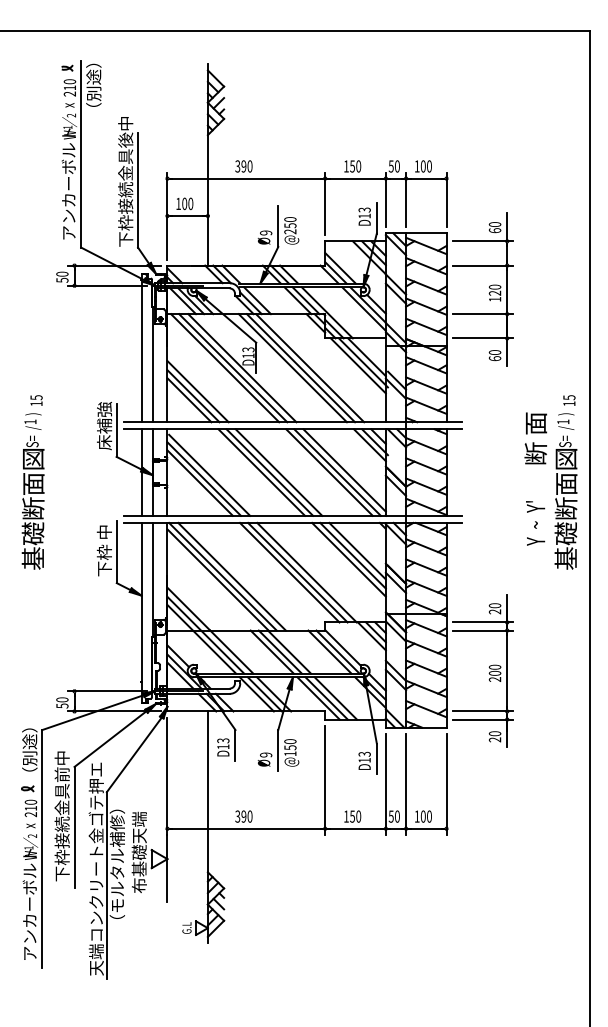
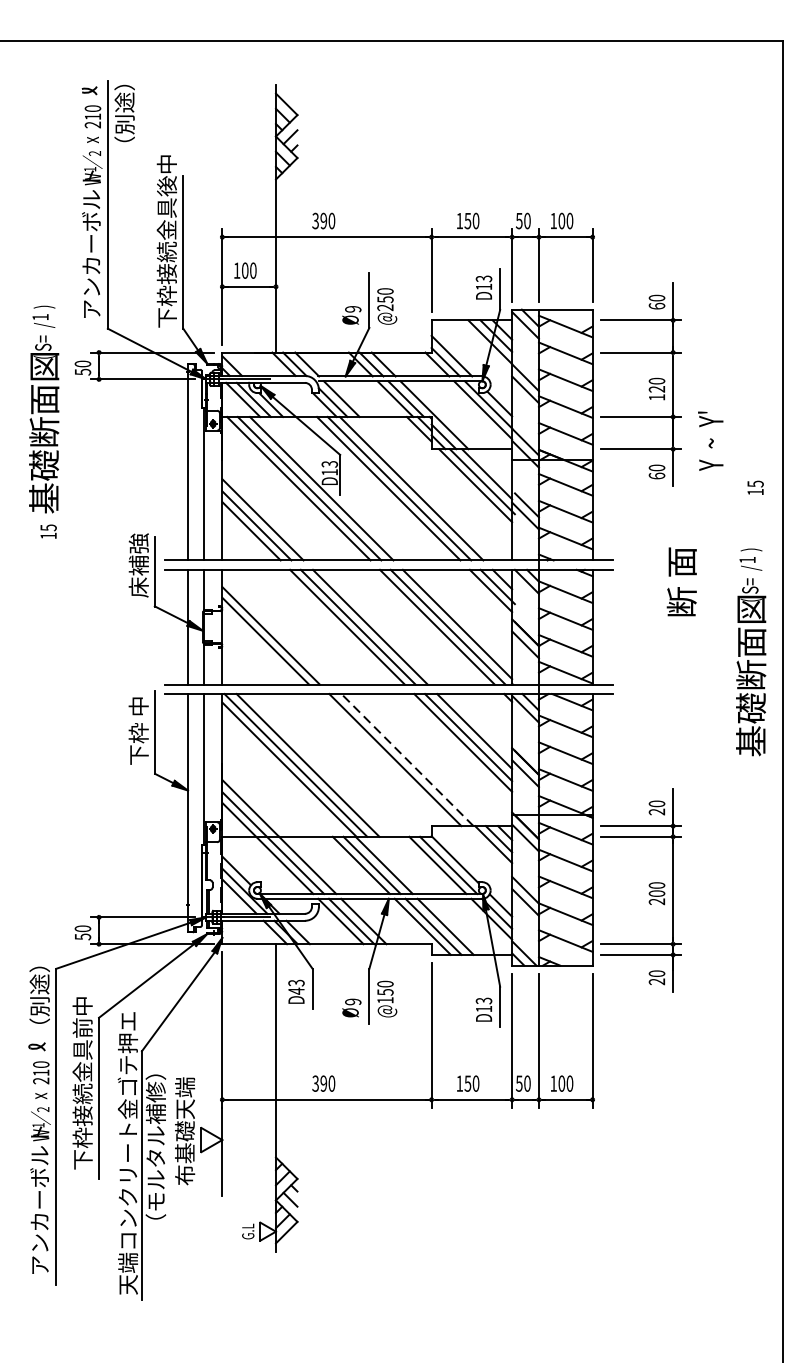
text: (569, 400) -> (755, 487), moved
text: (535, 438) -> (681, 581), moved
line: (209, 474) -> (278, 629), removed
text: (32, 491) -> (43, 409), moved
text: (535, 523) -> (710, 441), moved
line: (289, 572) -> (384, 759), removed
line: (306, 572) -> (406, 759), solid -> dashed
text: (223, 746) -> (296, 990), D13 -> D43

